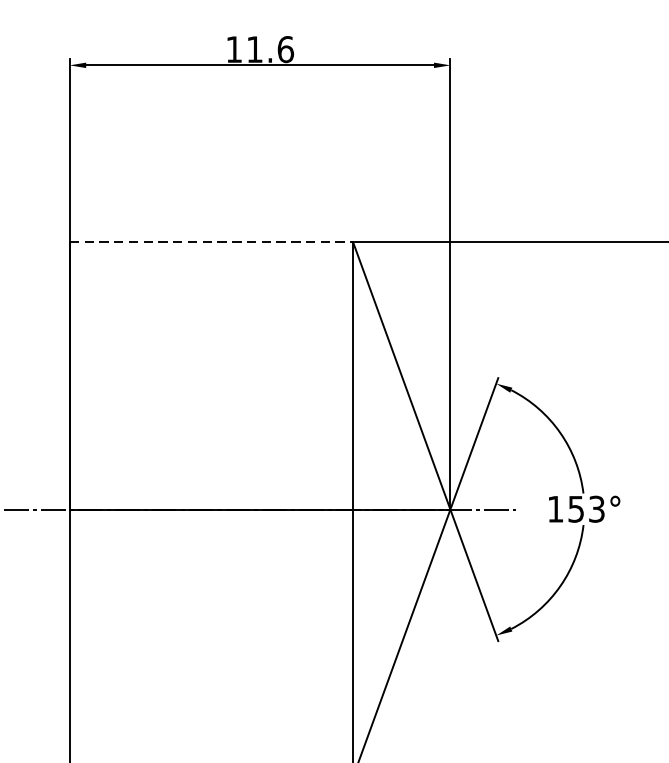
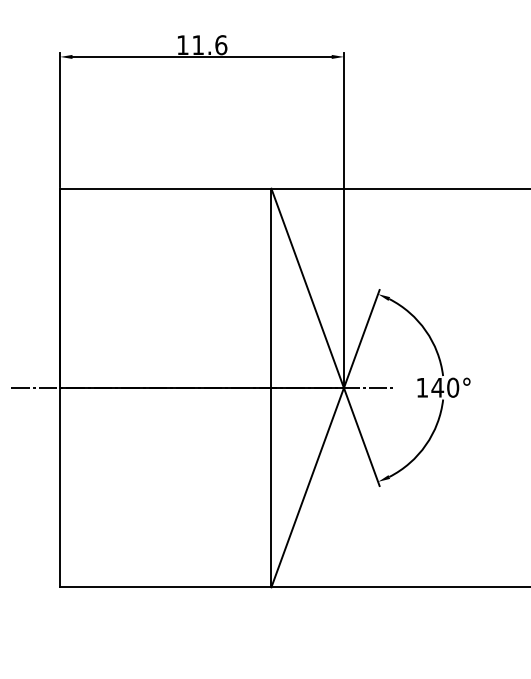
line: (210, 241) -> (165, 188), dashed -> solid
text: (586, 508) -> (445, 387), 153° -> 140°

